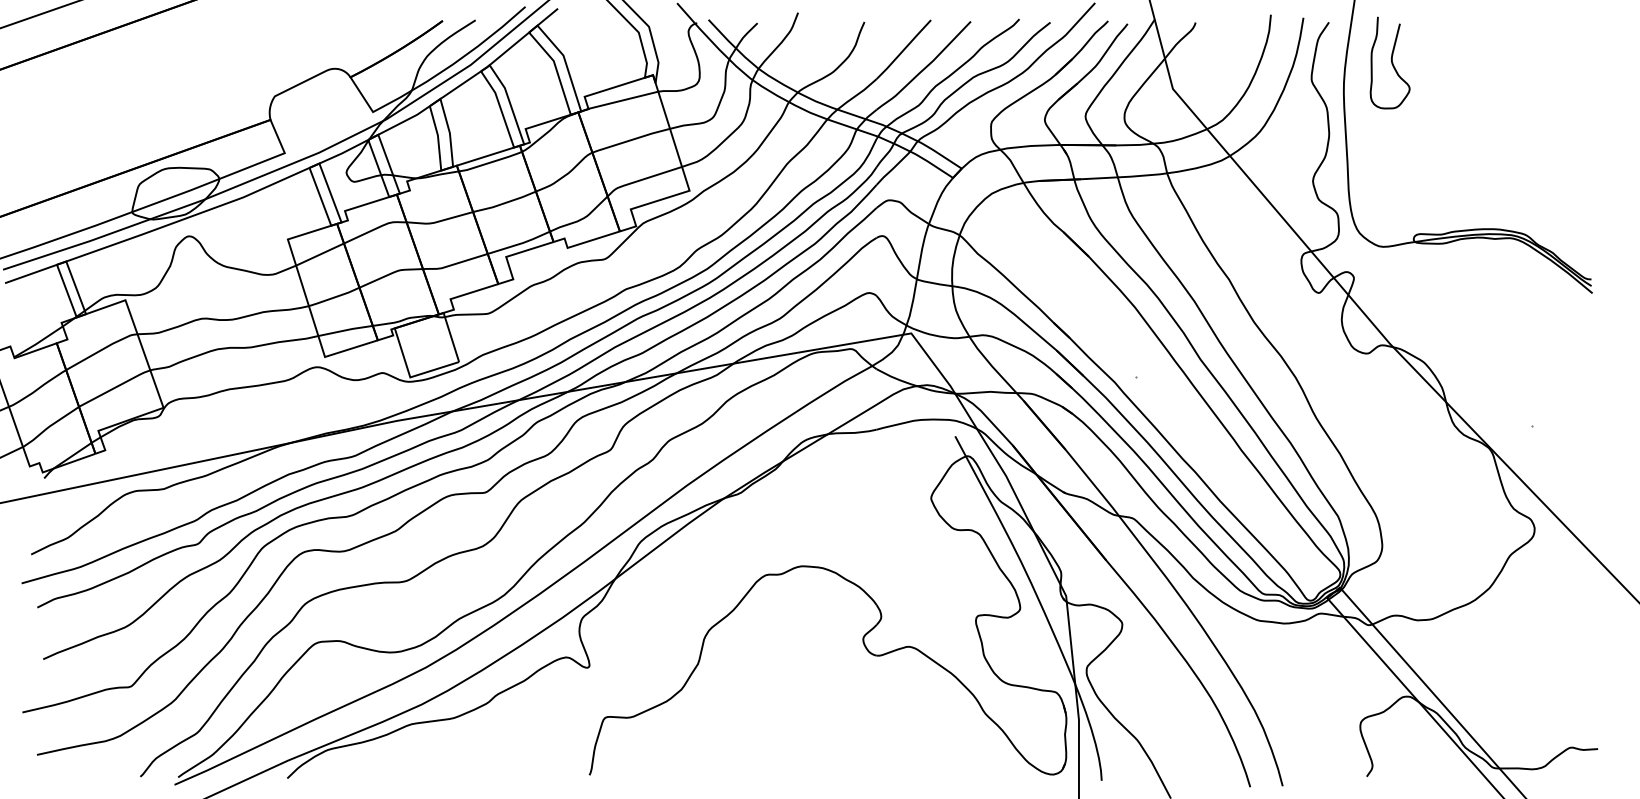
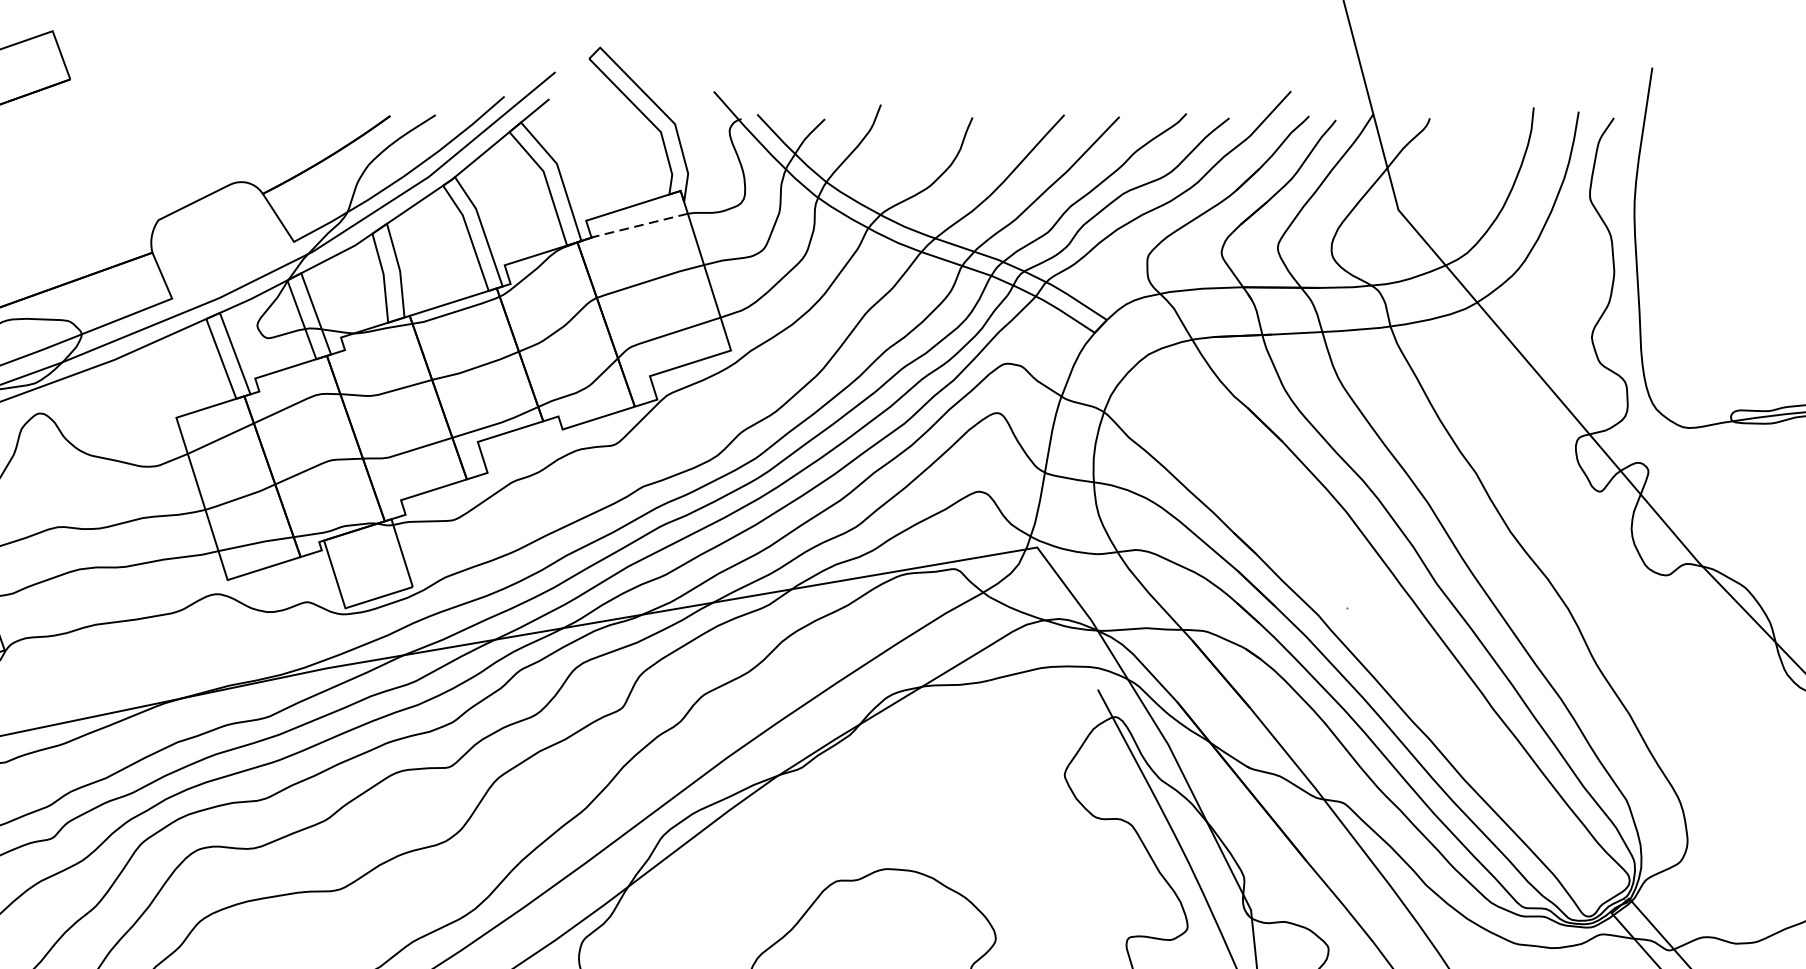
curve: (1391, 62) -> (1700, 173), removed
line: (623, 100) -> (639, 225), solid -> dashed

